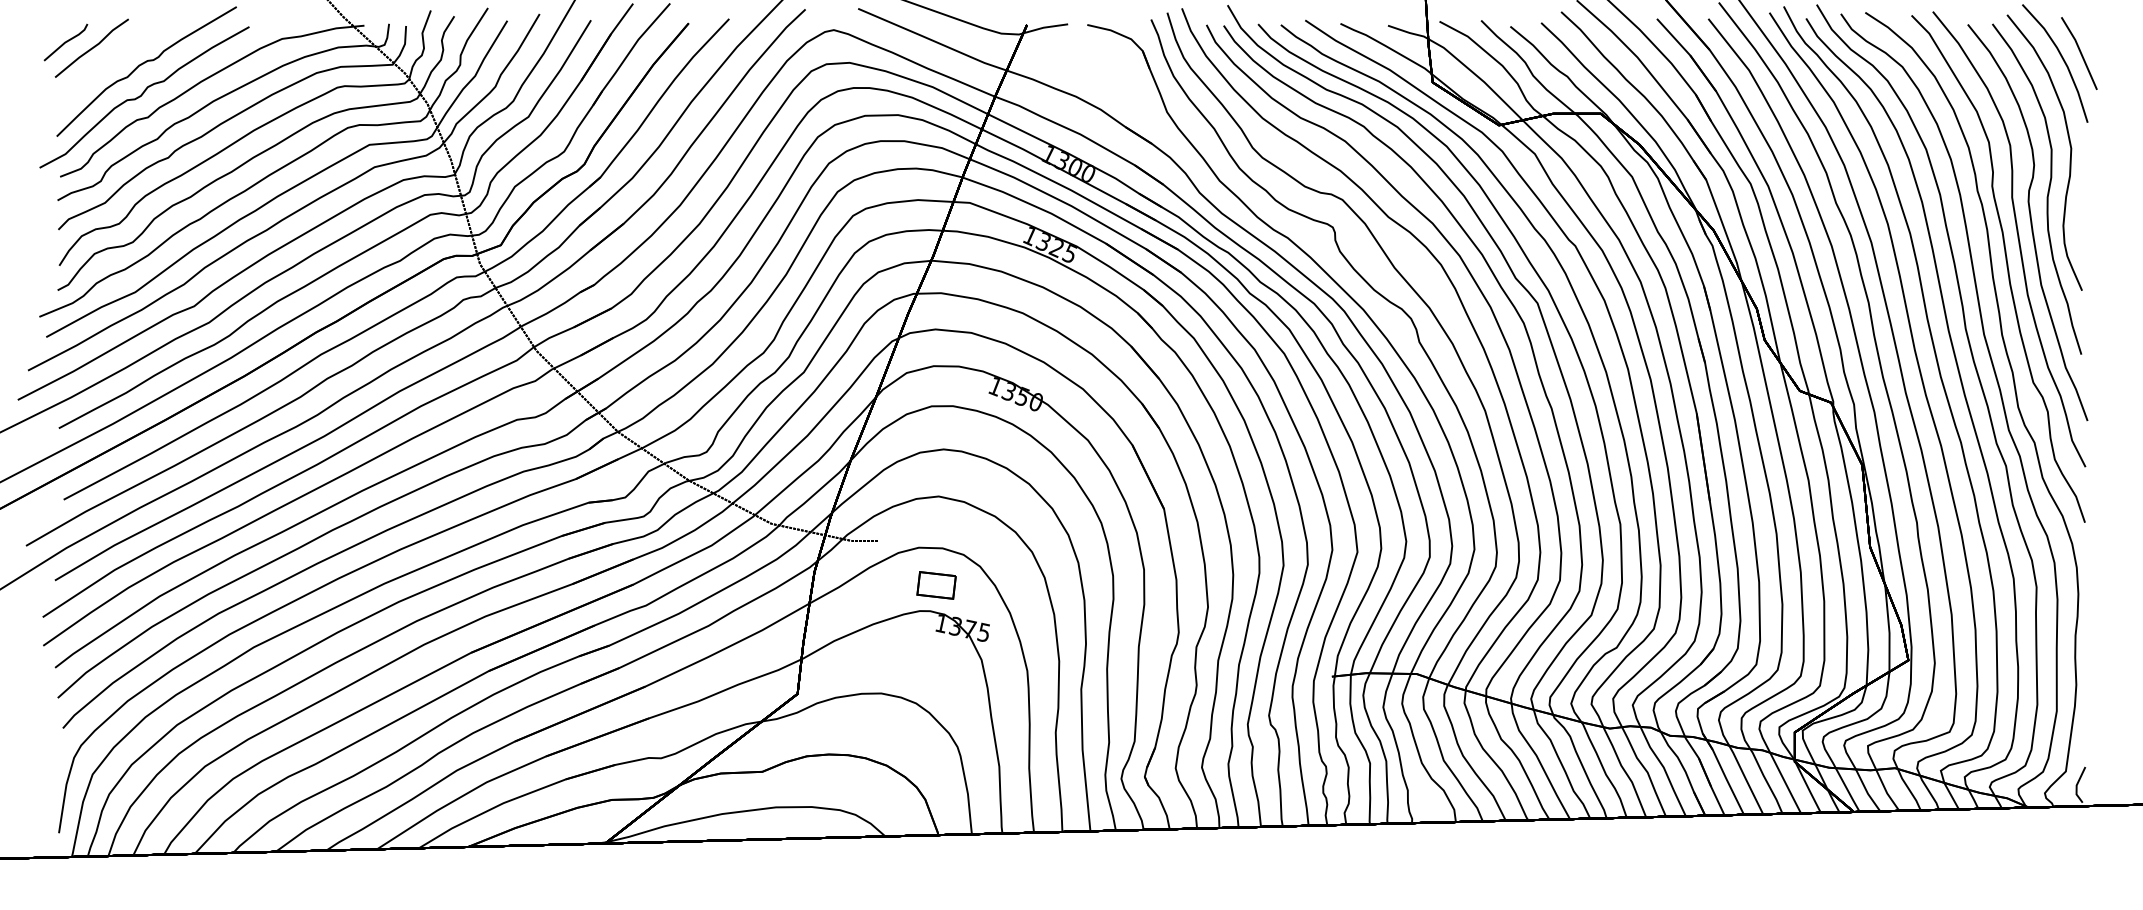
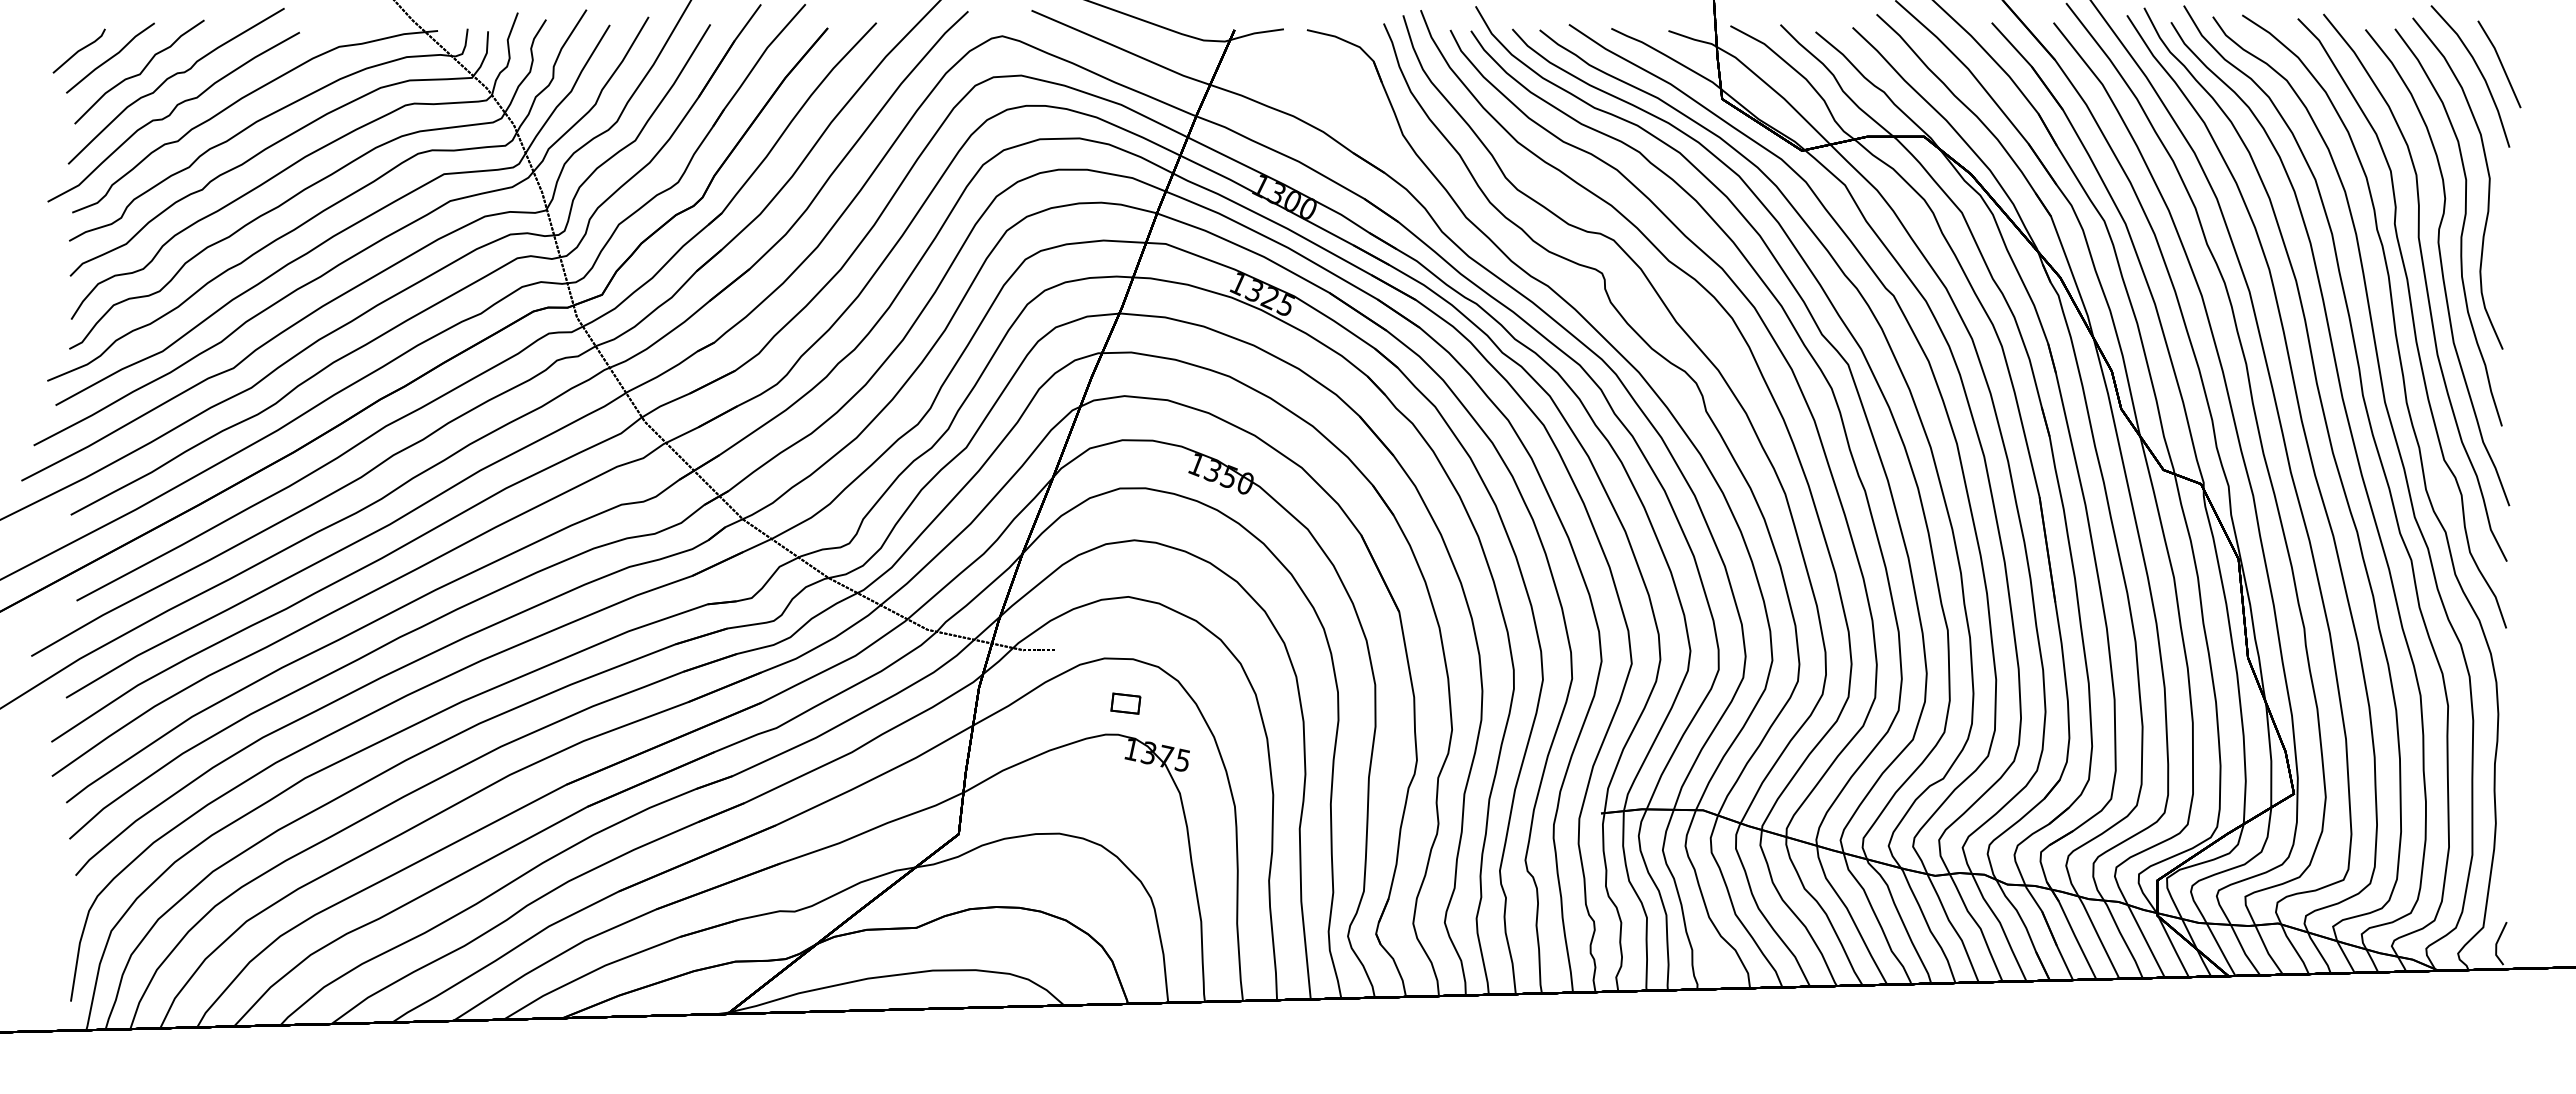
part: (116, 59) -> (139, 71), added
part: (936, 585) -> (1125, 703), size x0.62

